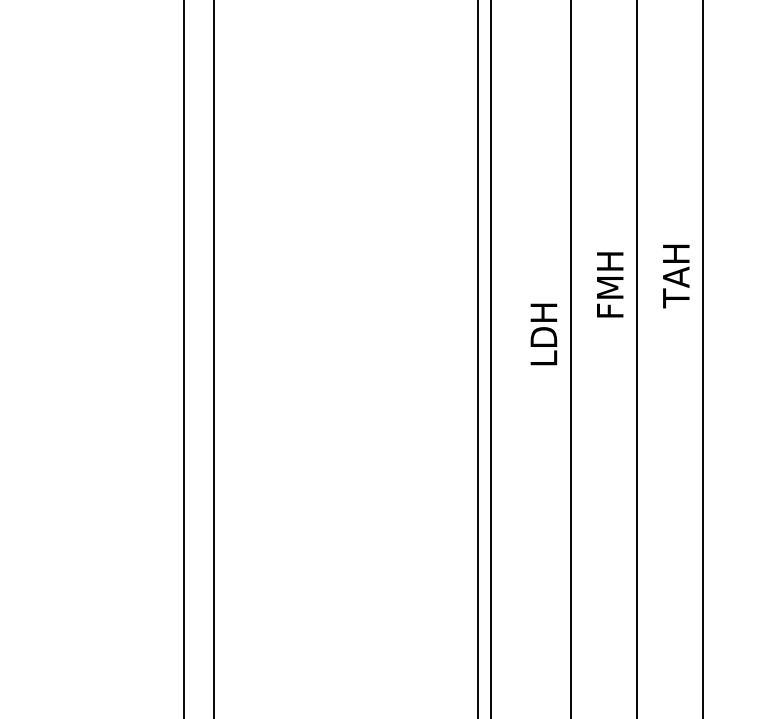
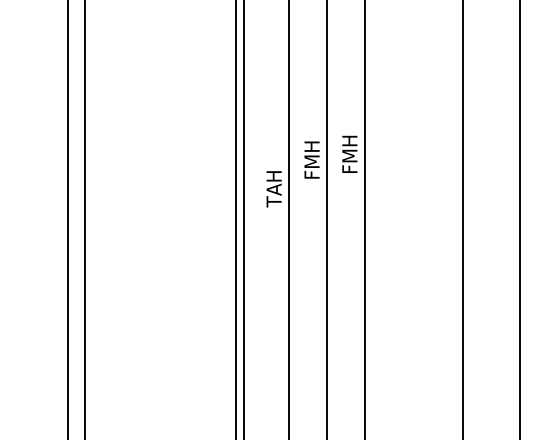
text: (675, 275) -> (349, 154), TAH -> FMH
text: (542, 334) -> (273, 188), LDH -> TAH

